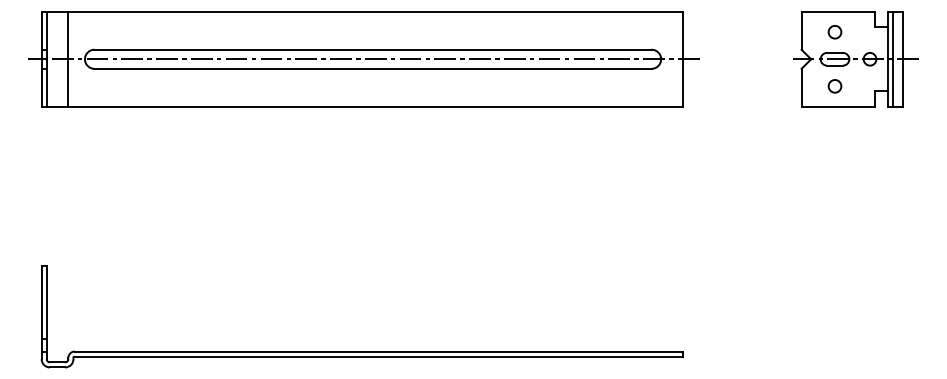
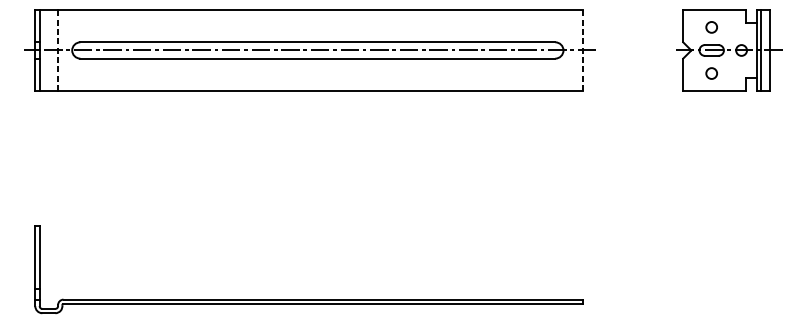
line: (68, 59) -> (58, 50), solid -> dashed
line: (683, 59) -> (582, 50), solid -> dashed

